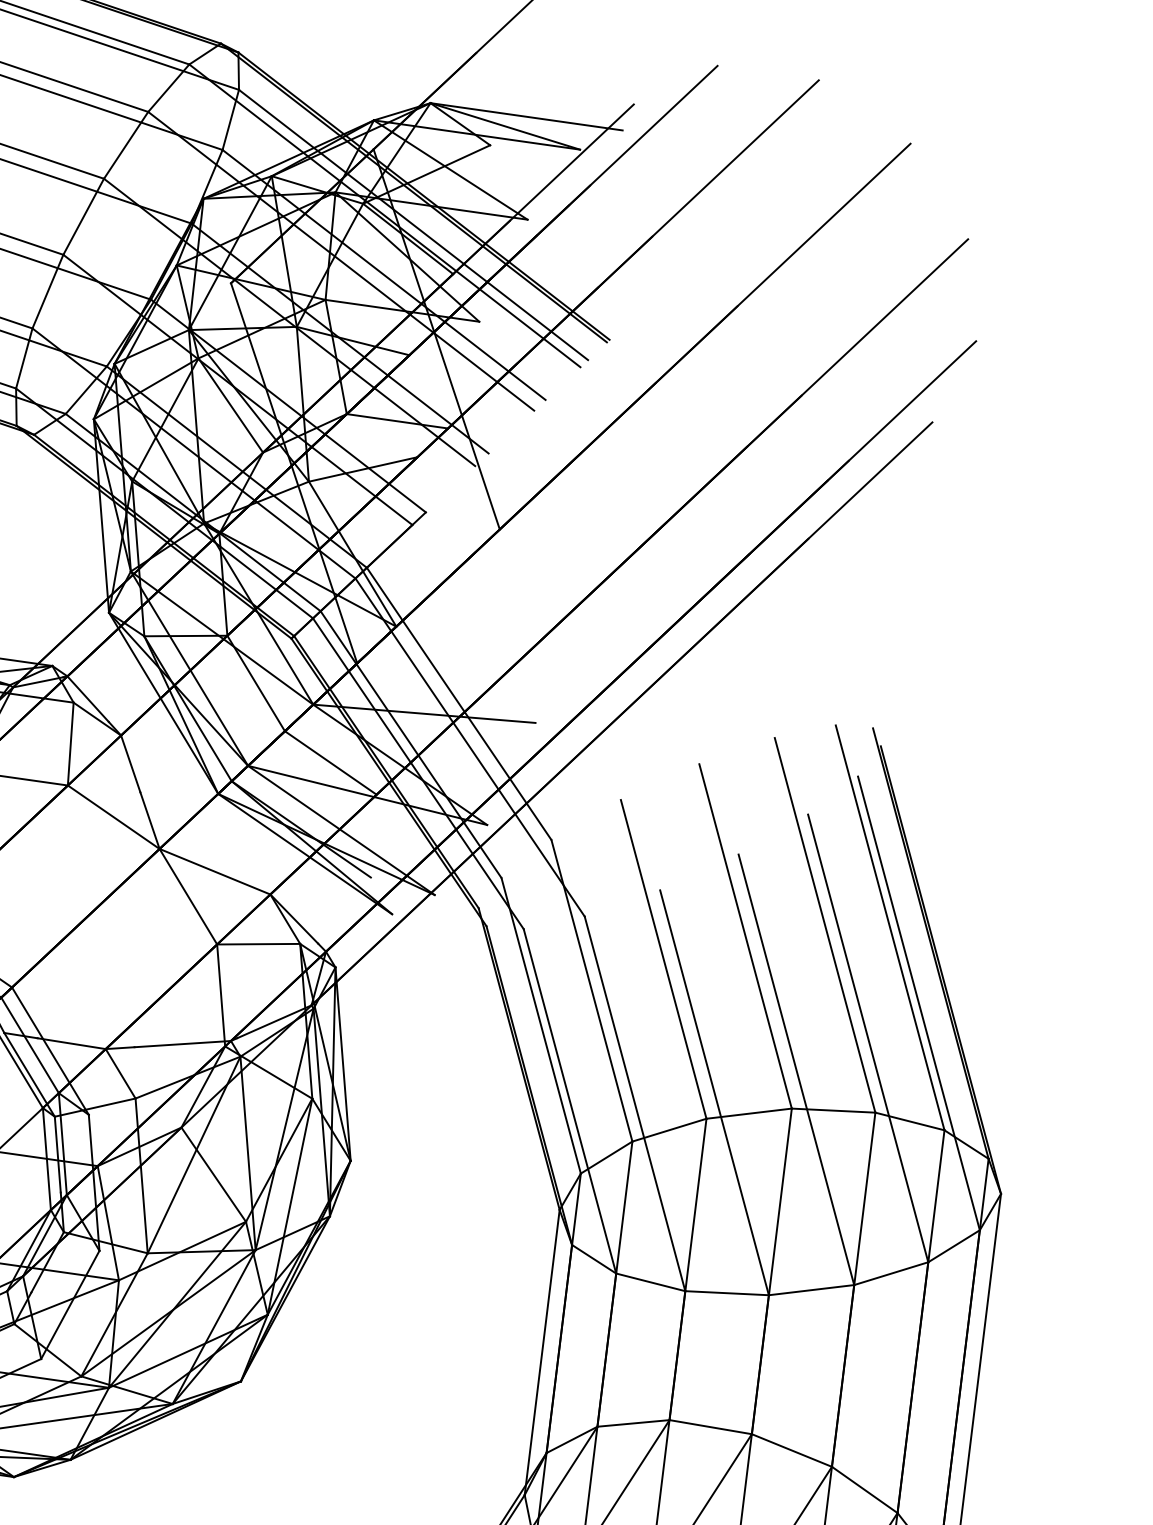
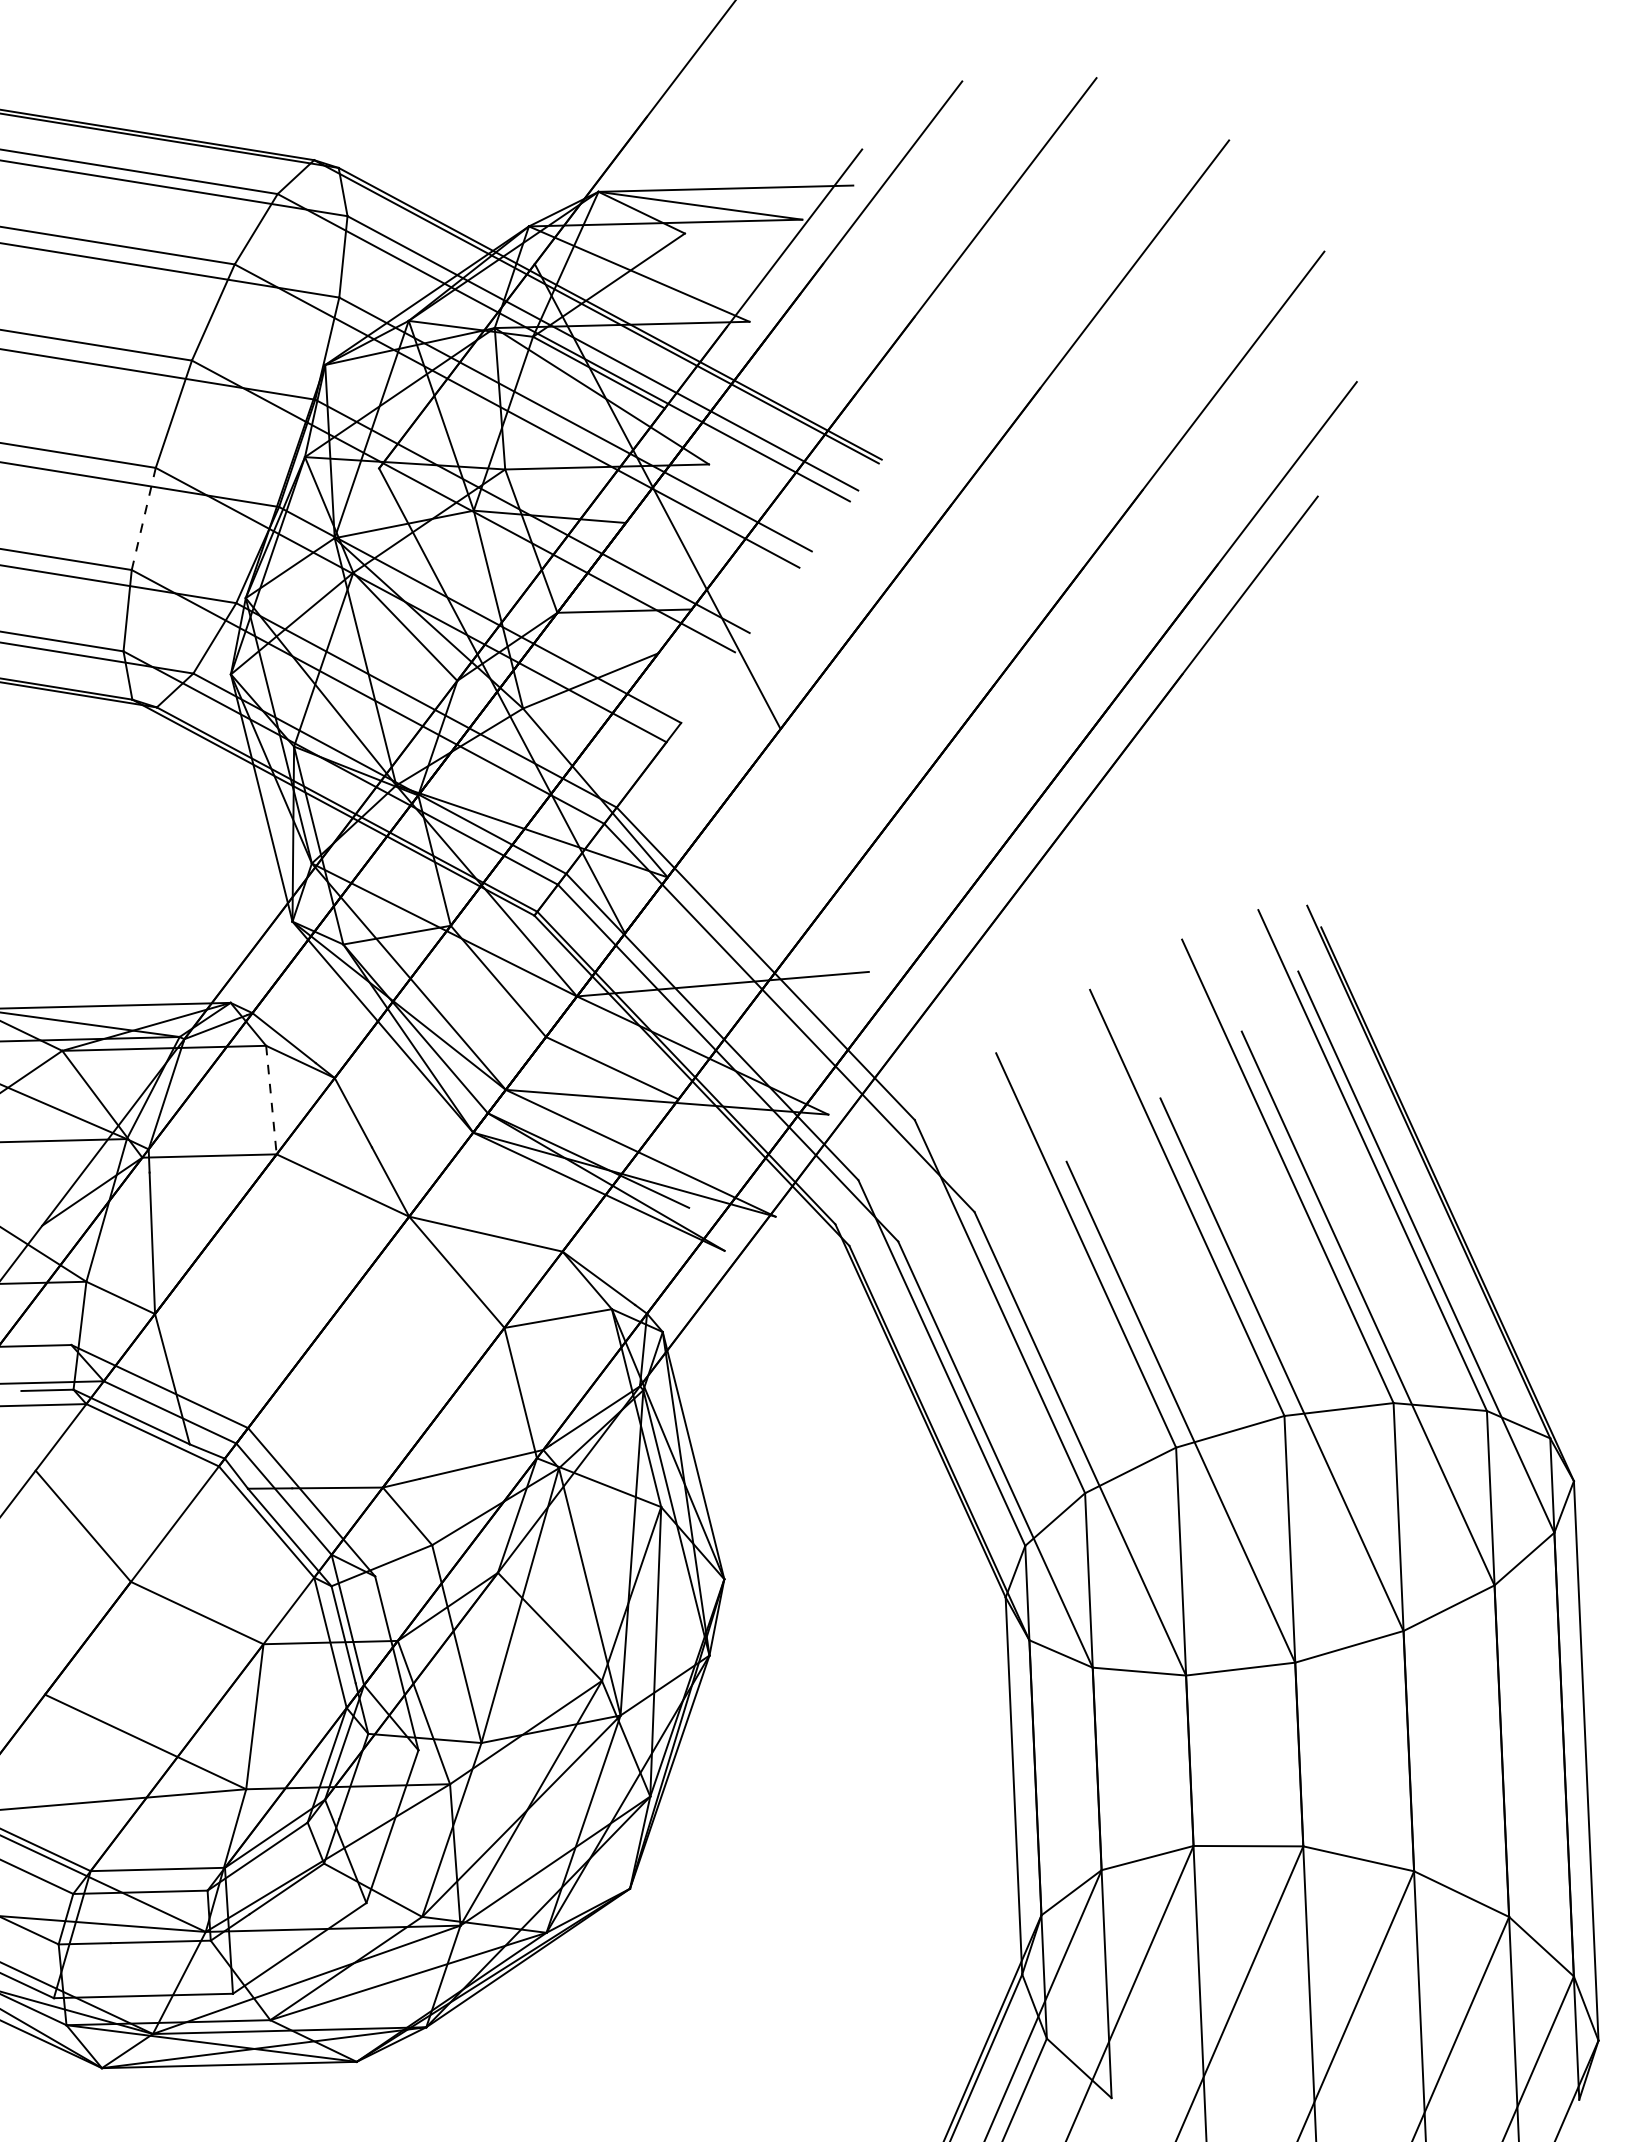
line: (47, 291) -> (143, 518), solid -> dashed
line: (70, 744) -> (271, 1100), solid -> dashed

